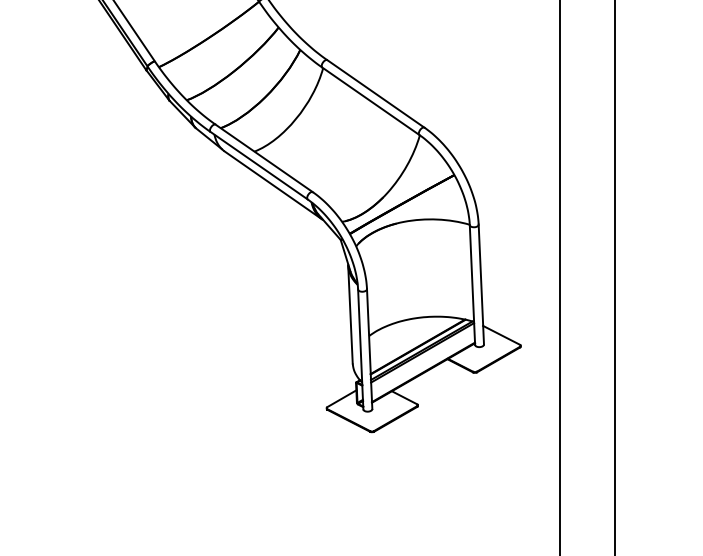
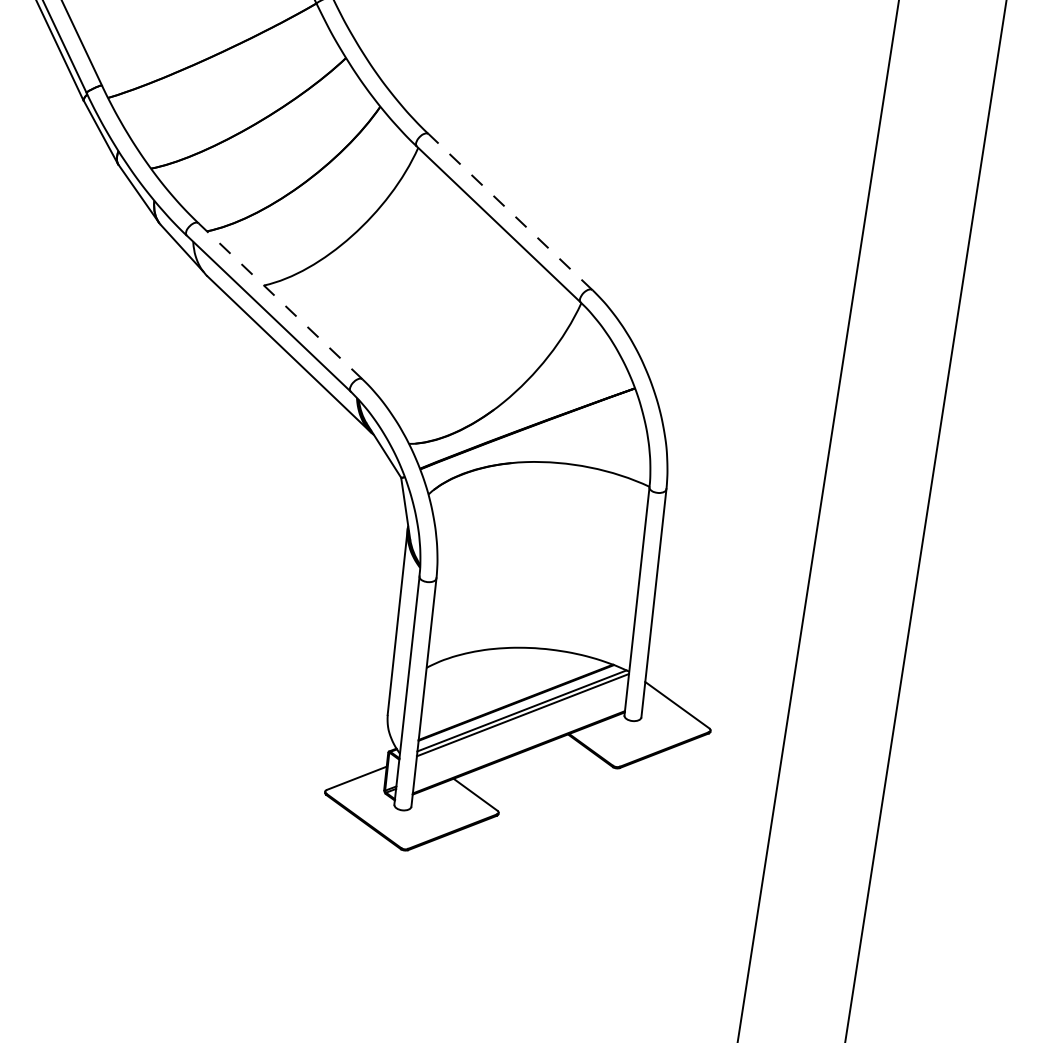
line: (375, 93) -> (509, 211), solid -> dashed
line: (263, 158) -> (279, 301), solid -> dashed

